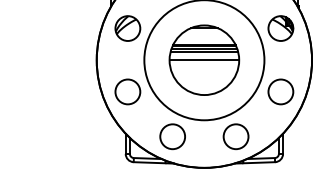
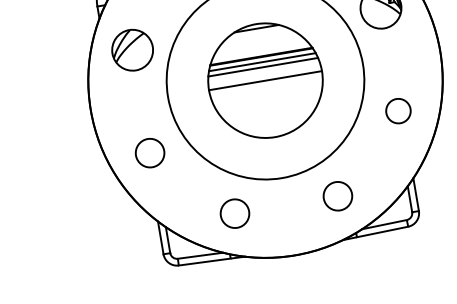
circle: (127, 91) -> (149, 152), size x0.7
circle: (280, 91) -> (397, 110), size x0.6
circle: (172, 136) -> (234, 213), size x0.7
circle: (235, 136) -> (336, 195), size x0.7

